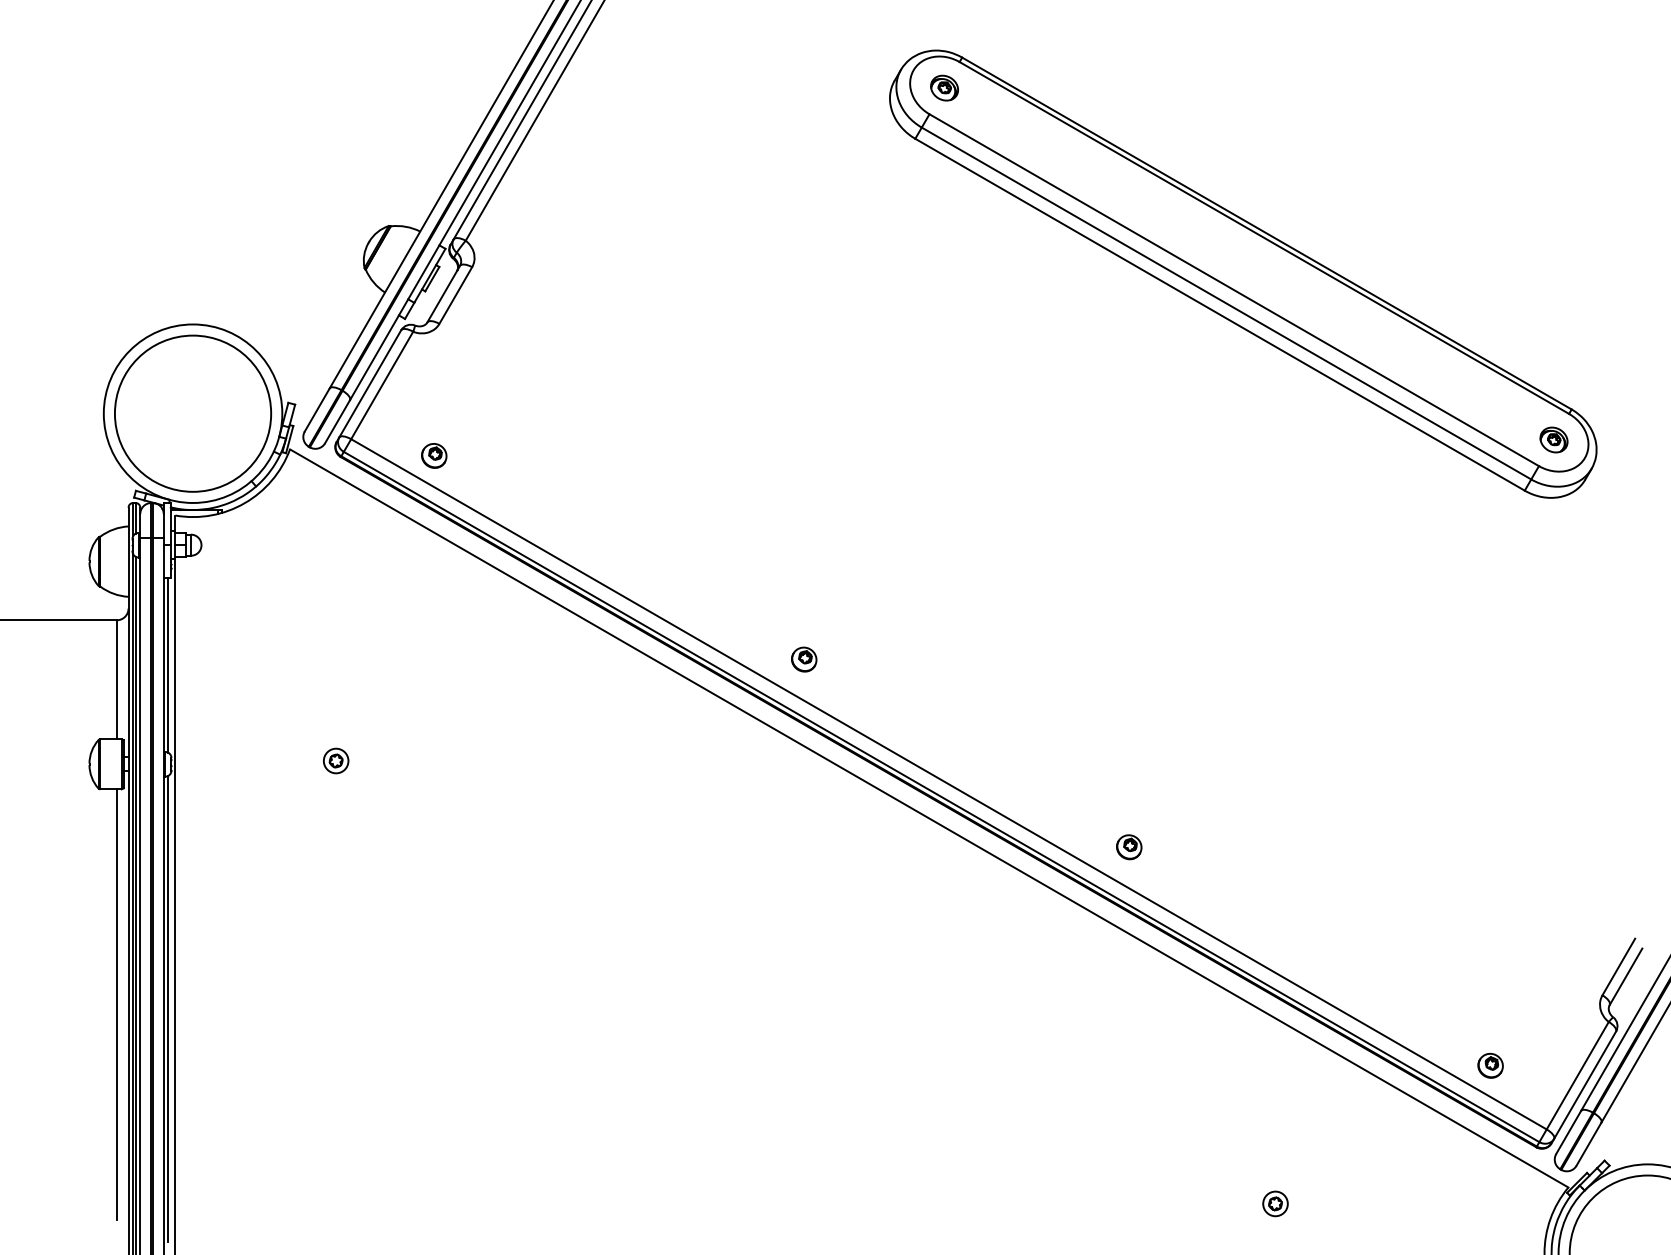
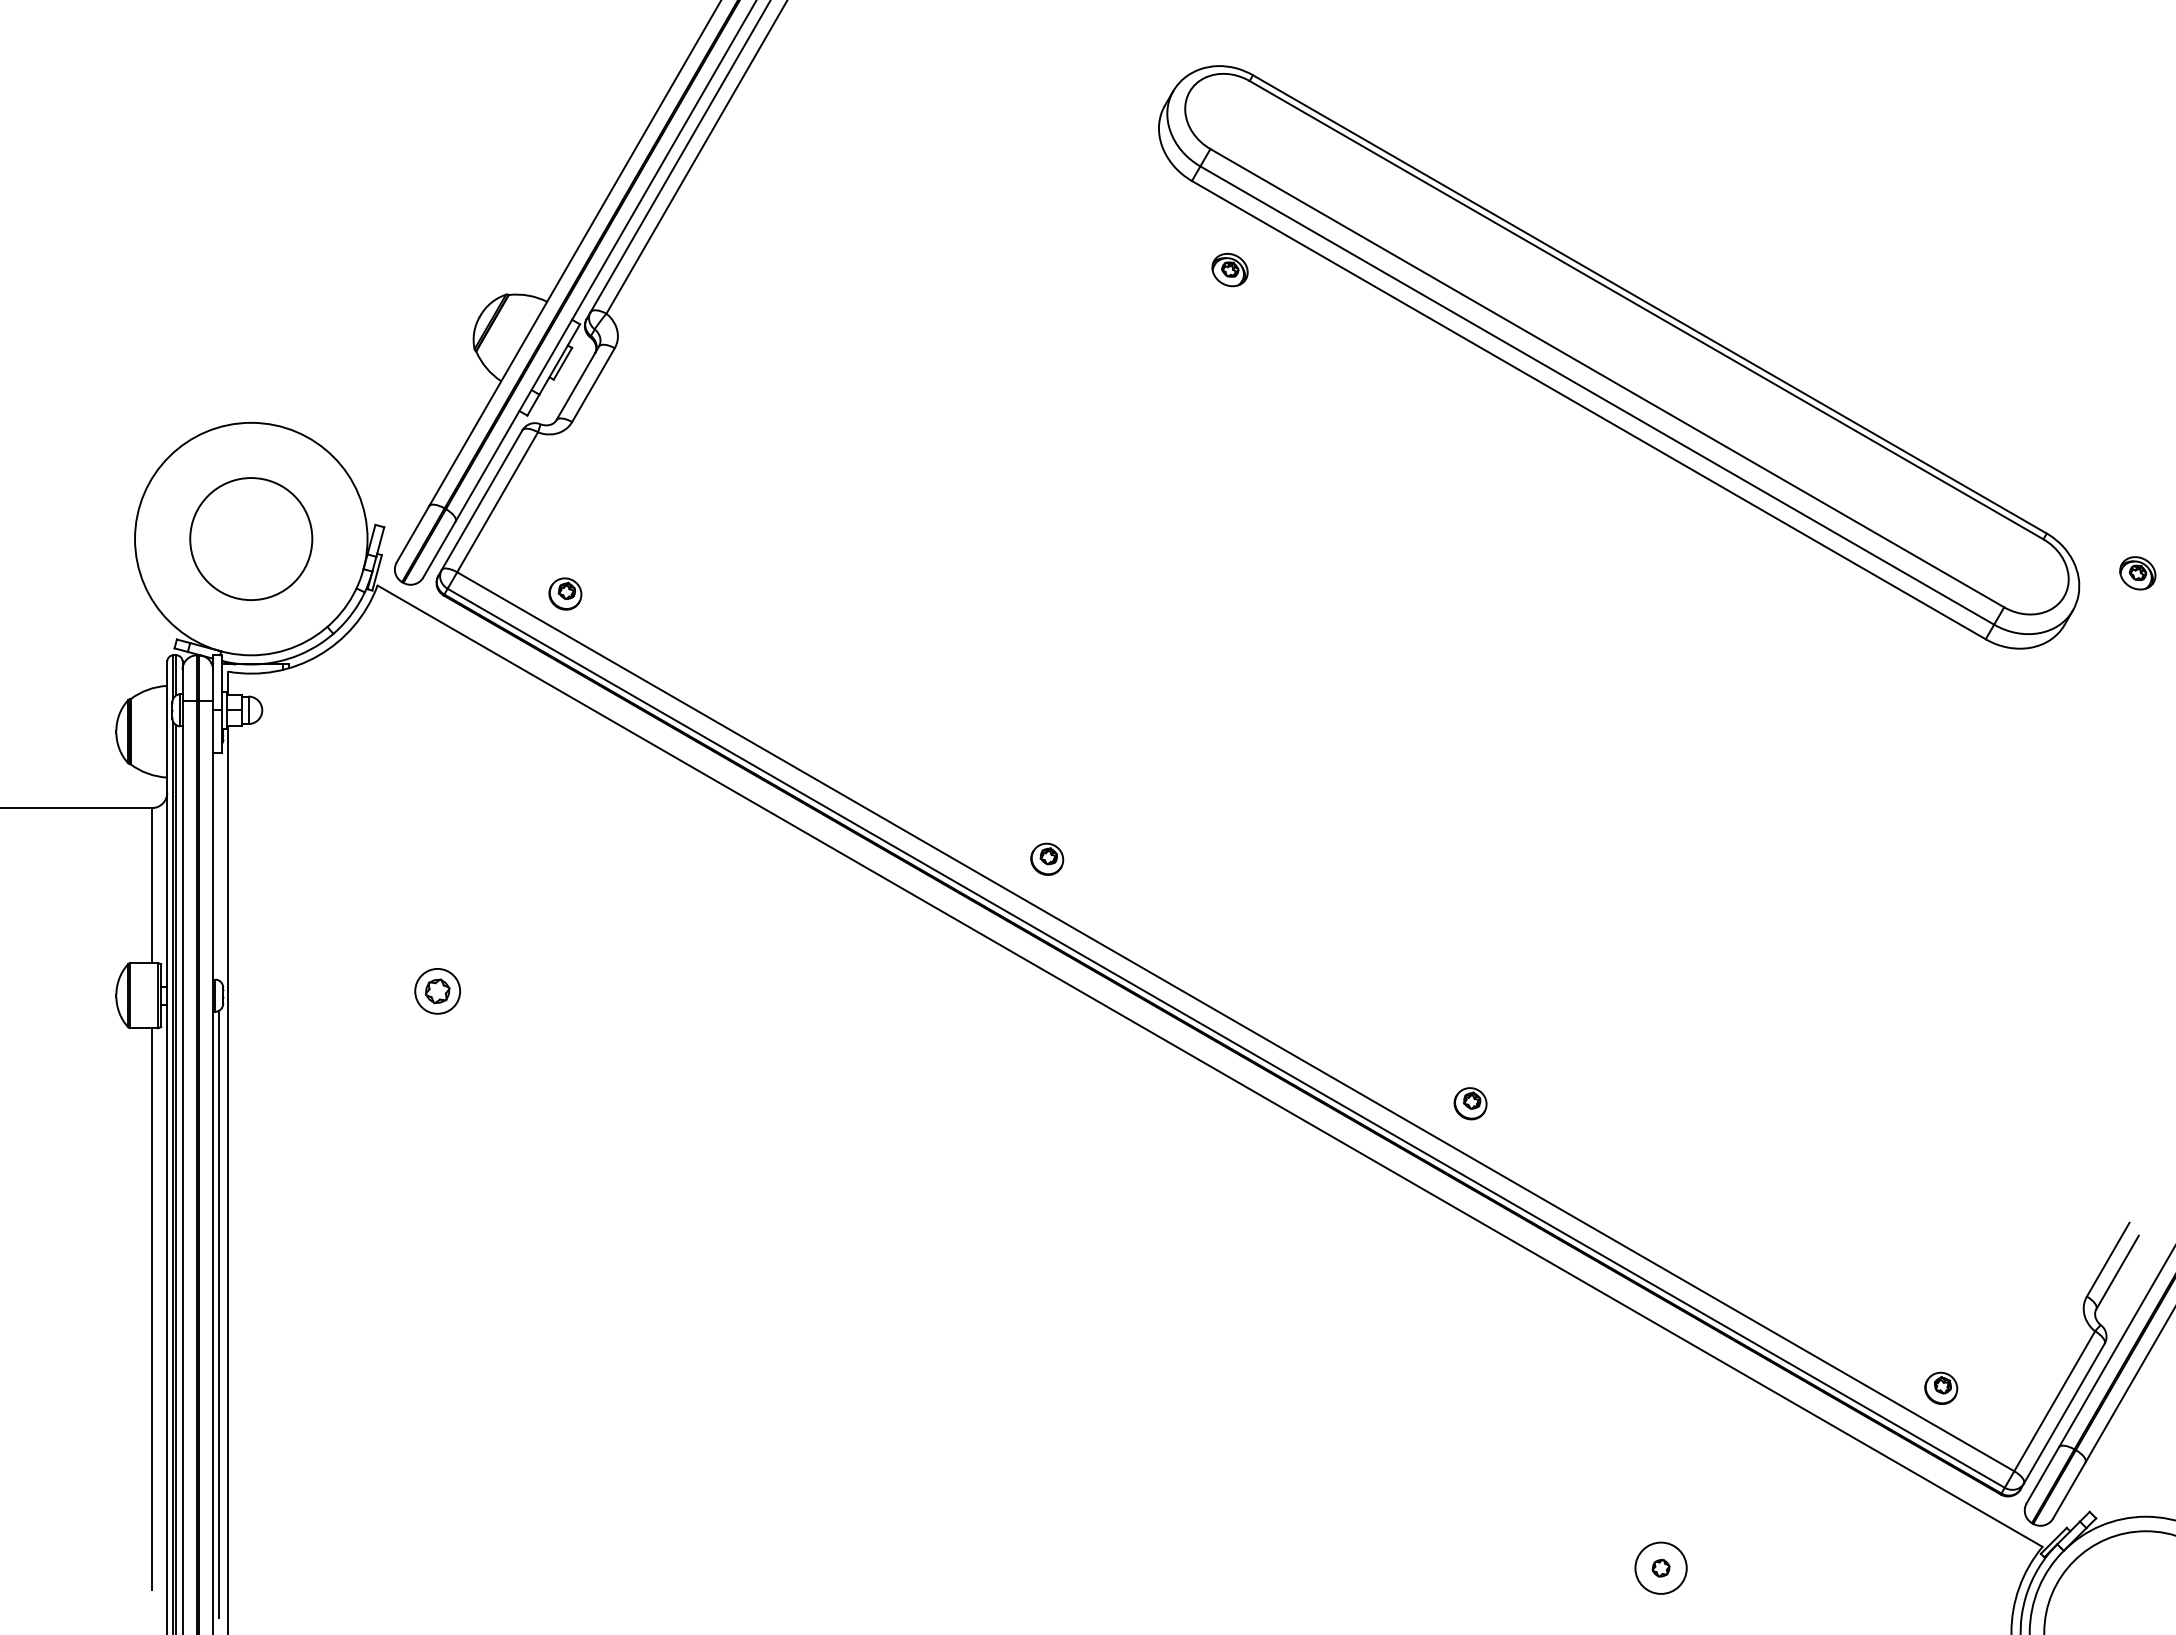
part: (944, 88) -> (1229, 270), moved
circle: (193, 413) -> (251, 538), size x0.6
part: (1553, 440) -> (2137, 573), moved
line: (168, 665) -> (219, 866), removed
part: (336, 761) -> (437, 991), size x1.4
circle: (1275, 1204) -> (1661, 1568), size x1.6

